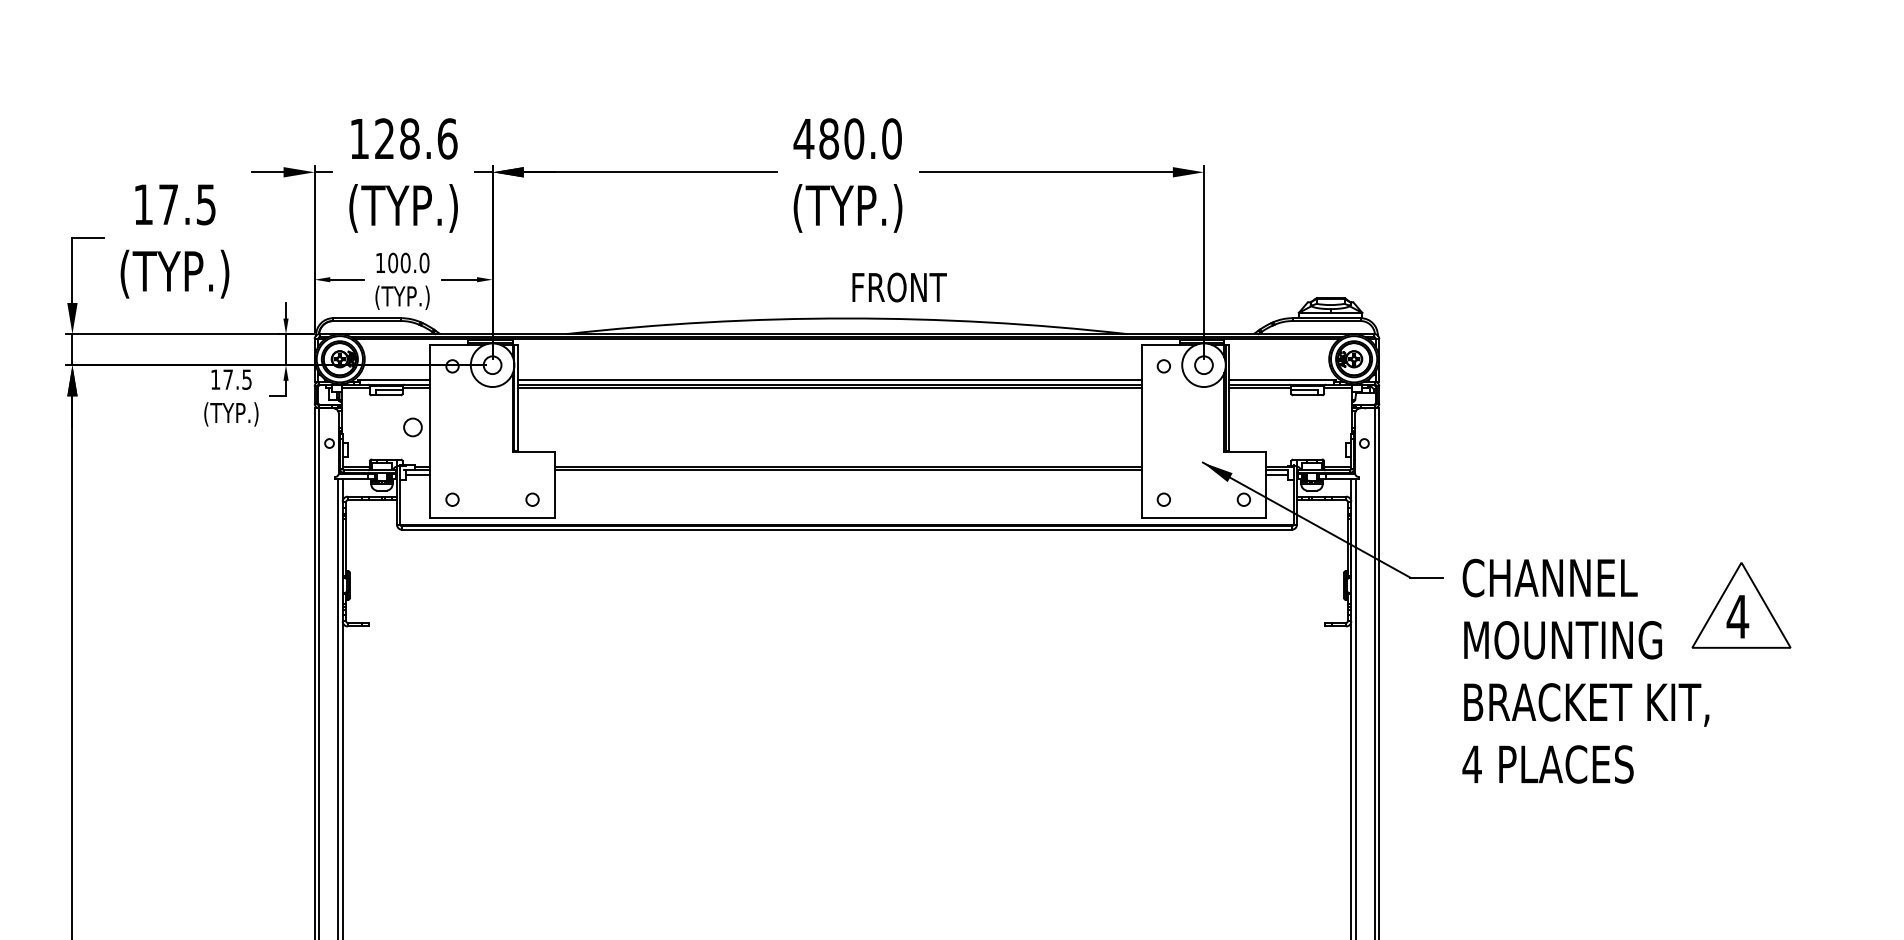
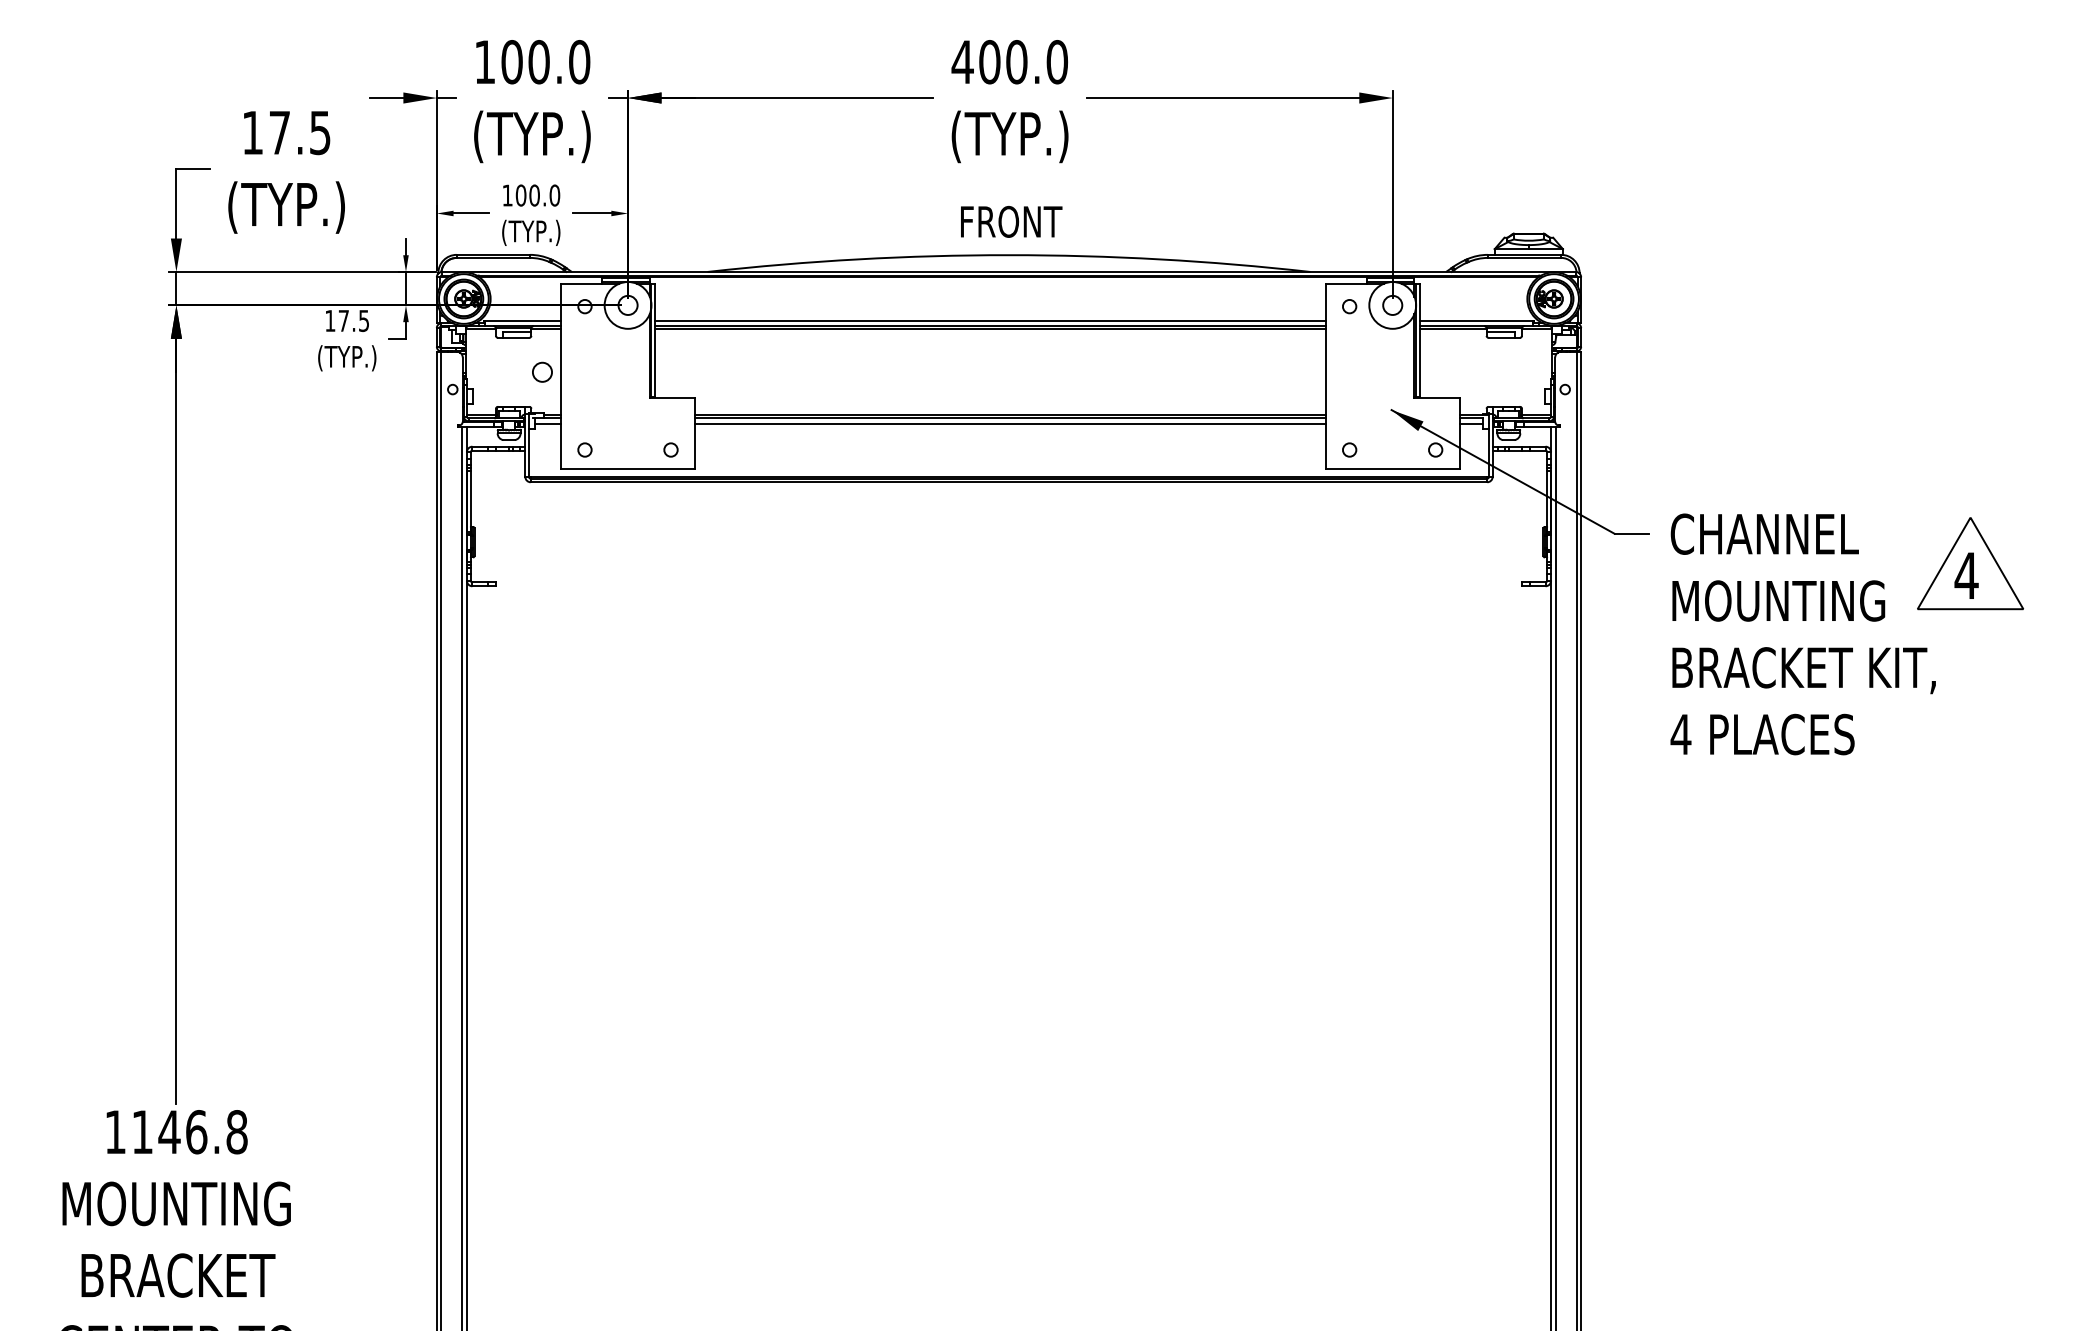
text: (415, 139) -> (545, 62), 128.6 -> 100.0
text: (828, 139) -> (989, 62), 480.0 -> 400.0
text: (899, 287) -> (1011, 221), moved
line: (847, 475) -> (1009, 423), added

